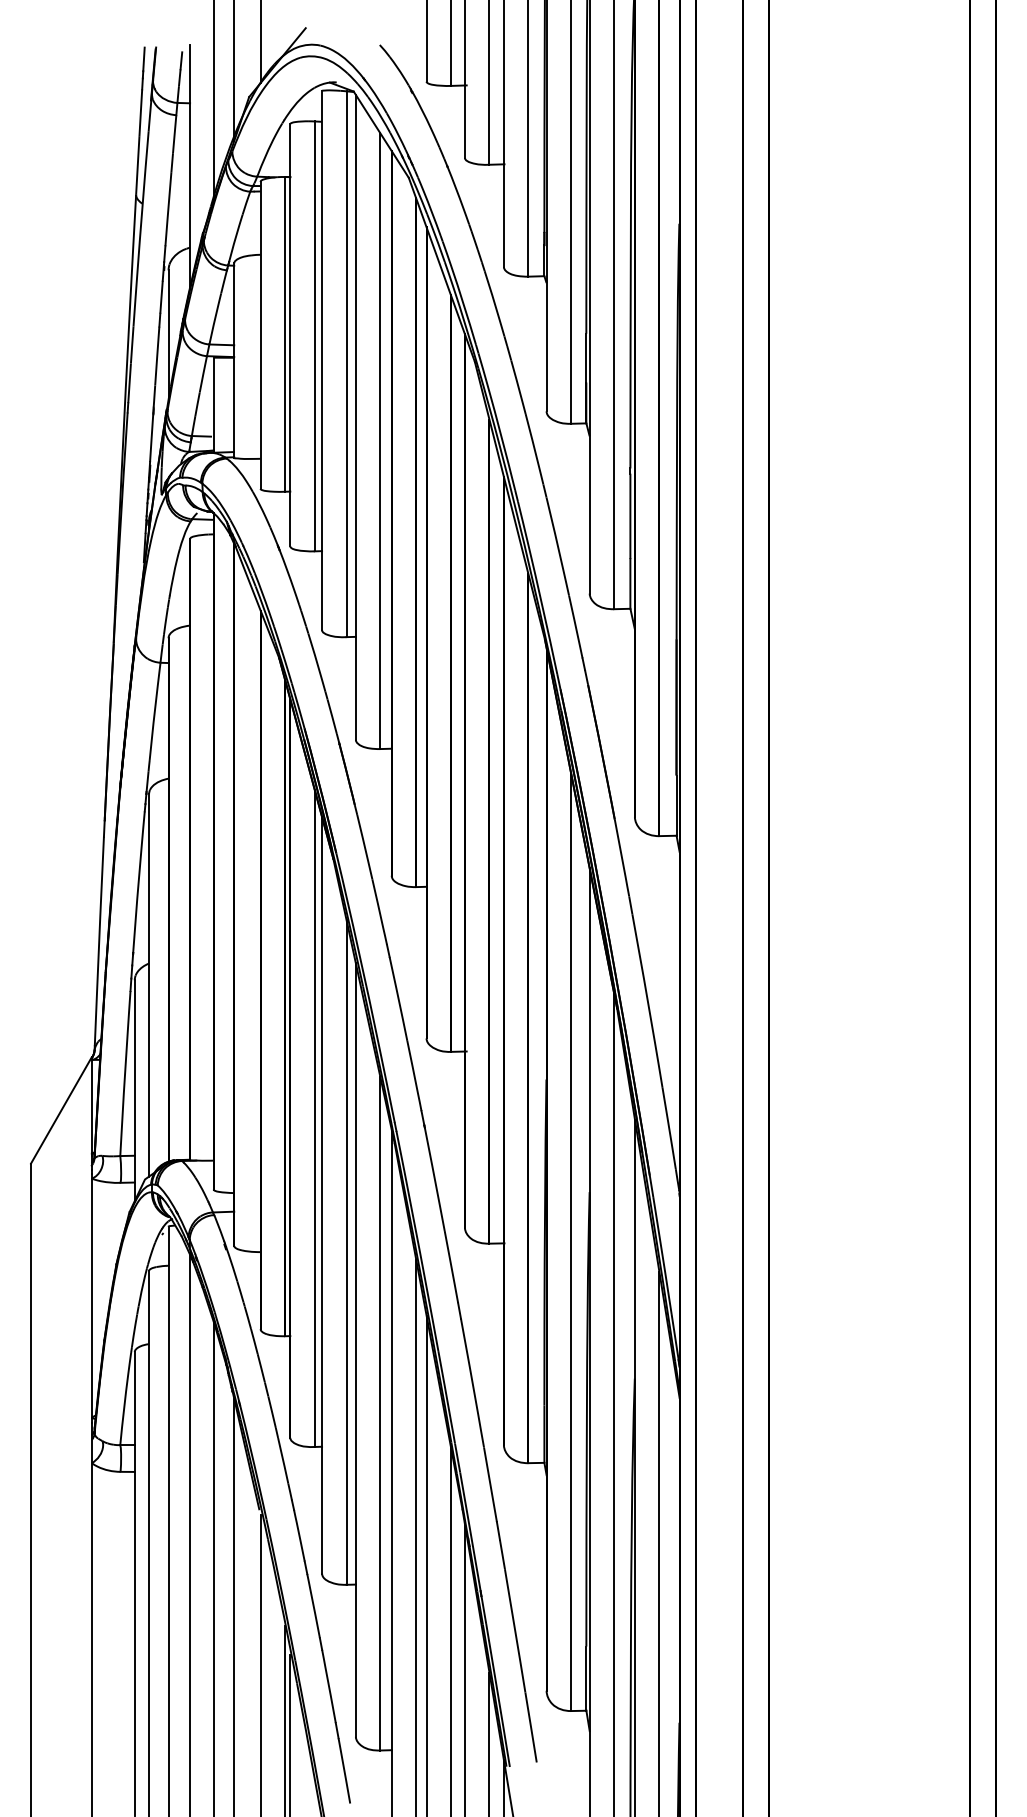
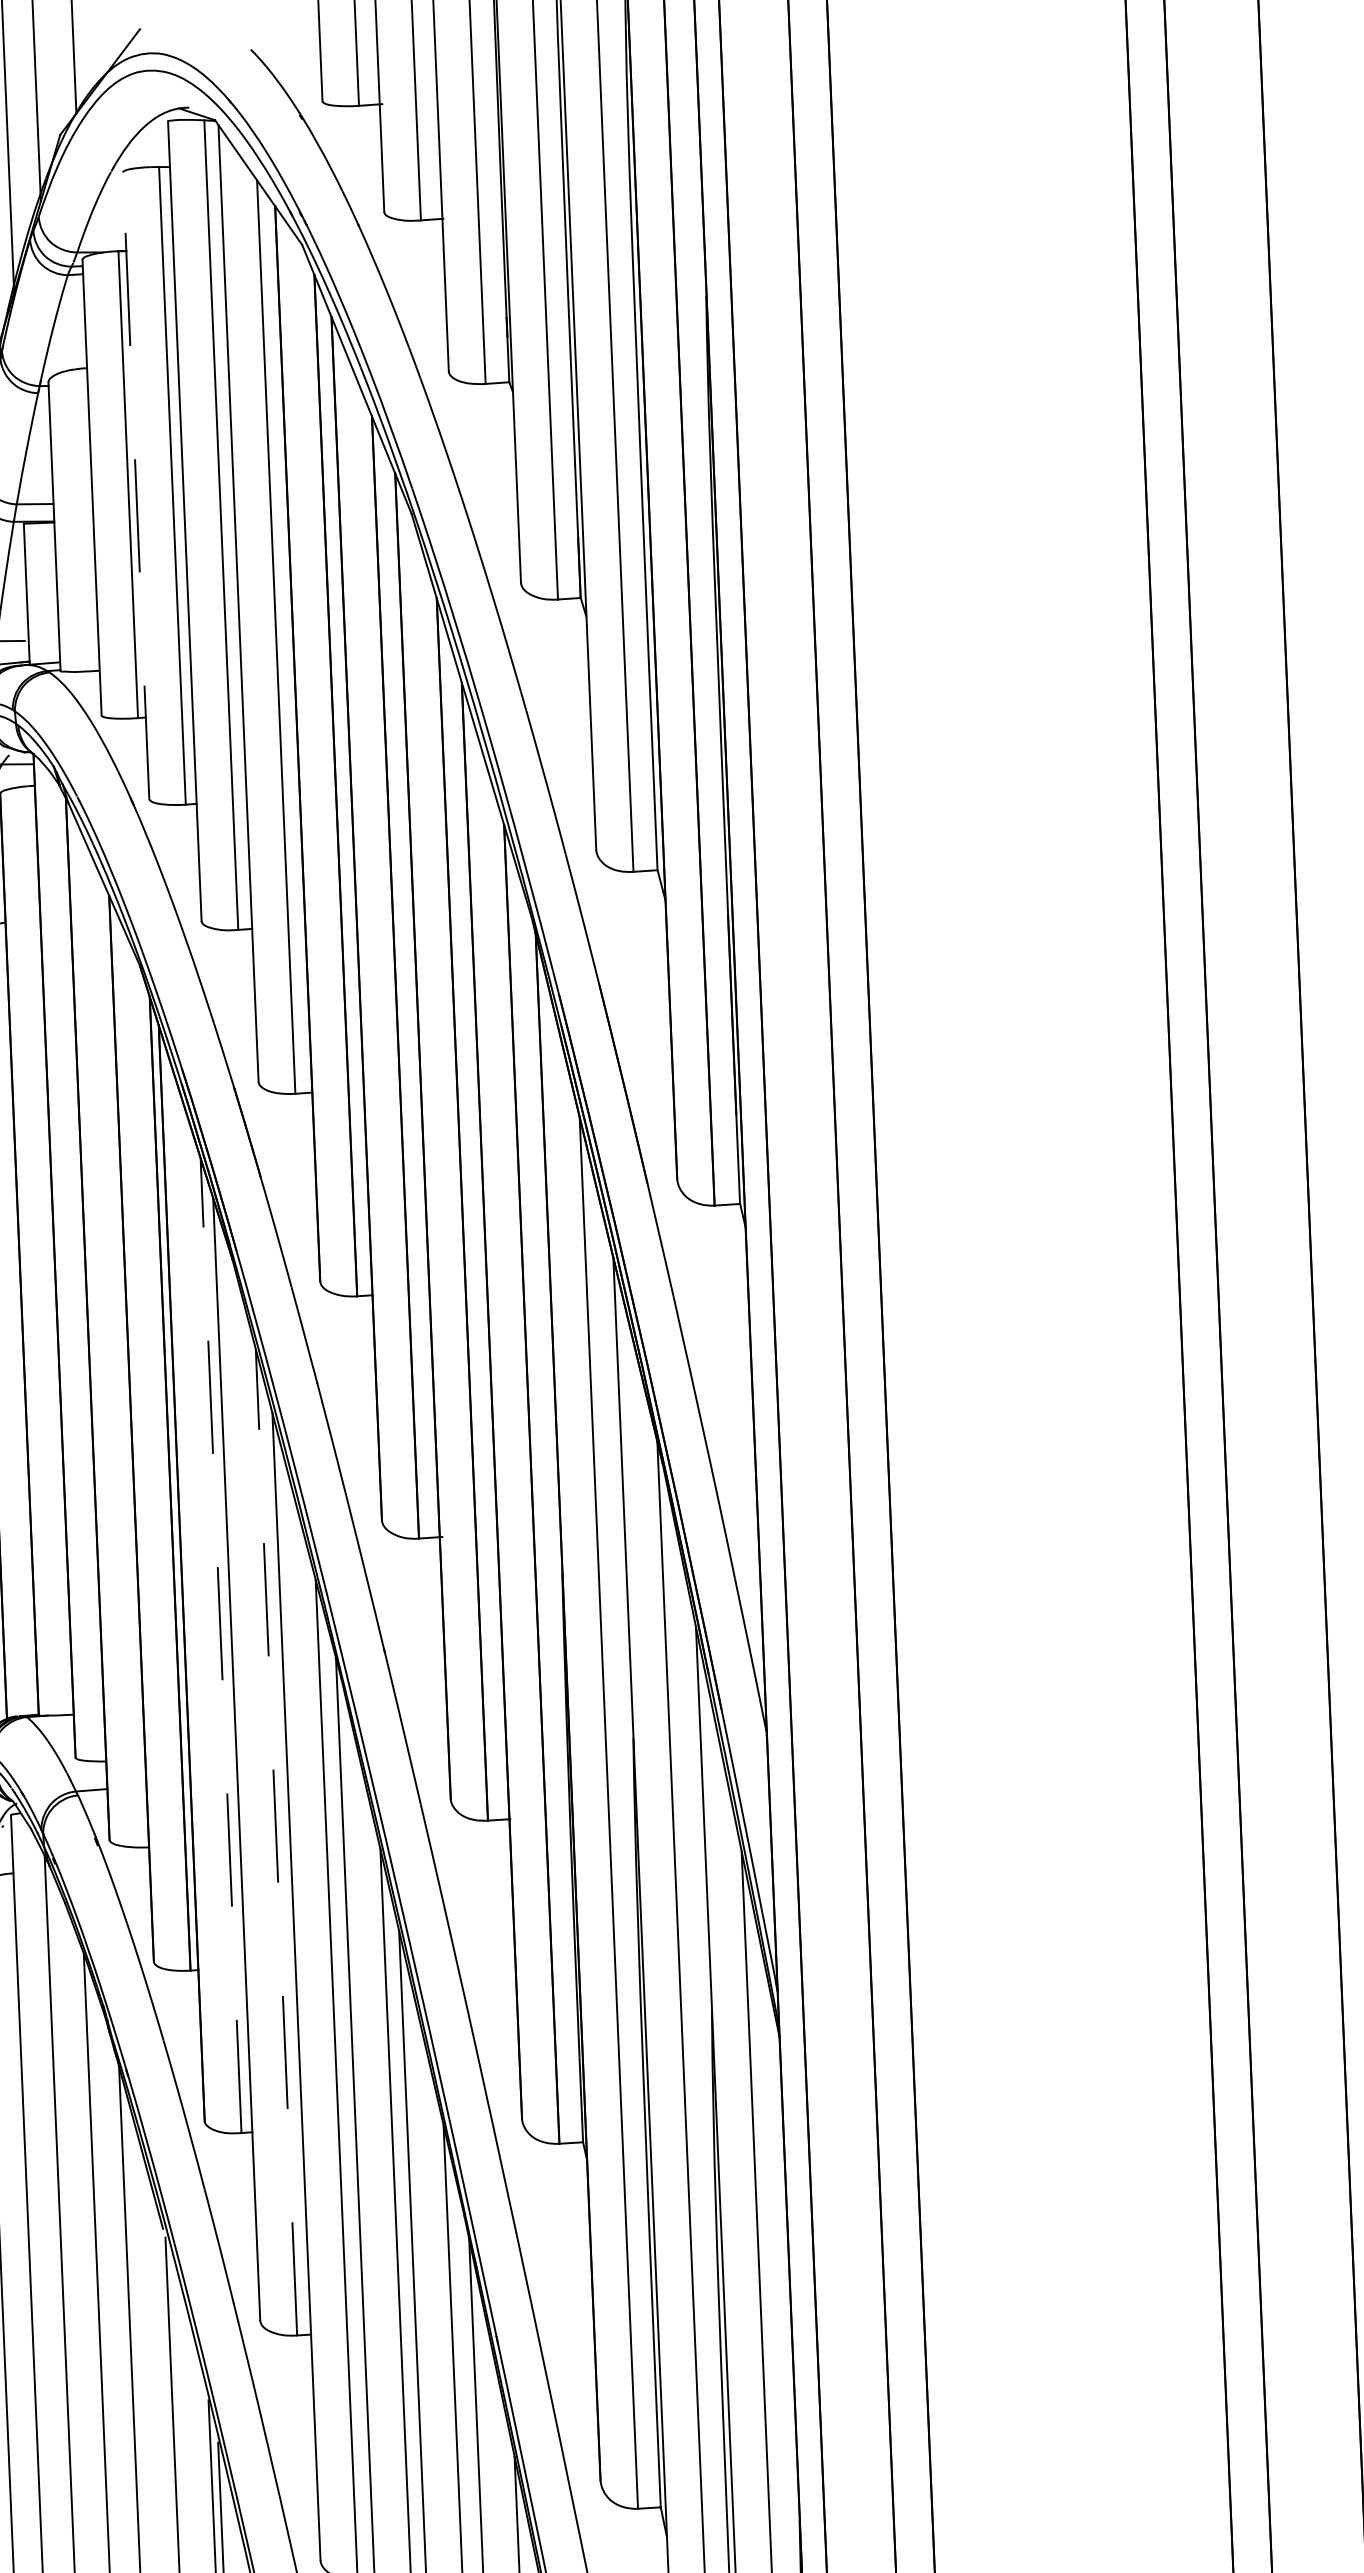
line: (290, 334) -> (136, 484), solid -> dashed
line: (314, 1118) -> (220, 1645), solid -> dashed
line: (346, 1252) -> (276, 1842), solid -> dashed

